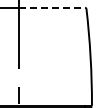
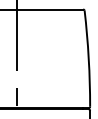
line: (52, 7) -> (50, 9), dashed -> solid

